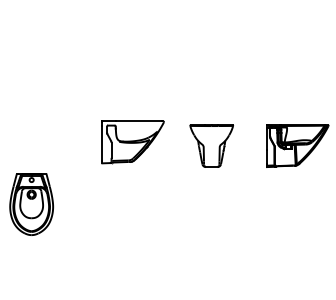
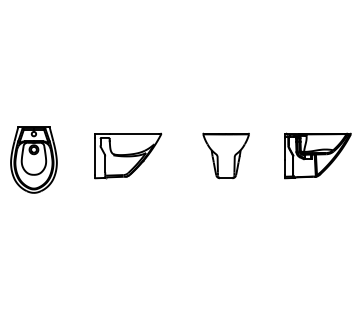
part: (133, 142) -> (128, 155), moved
part: (31, 203) -> (33, 159), moved

